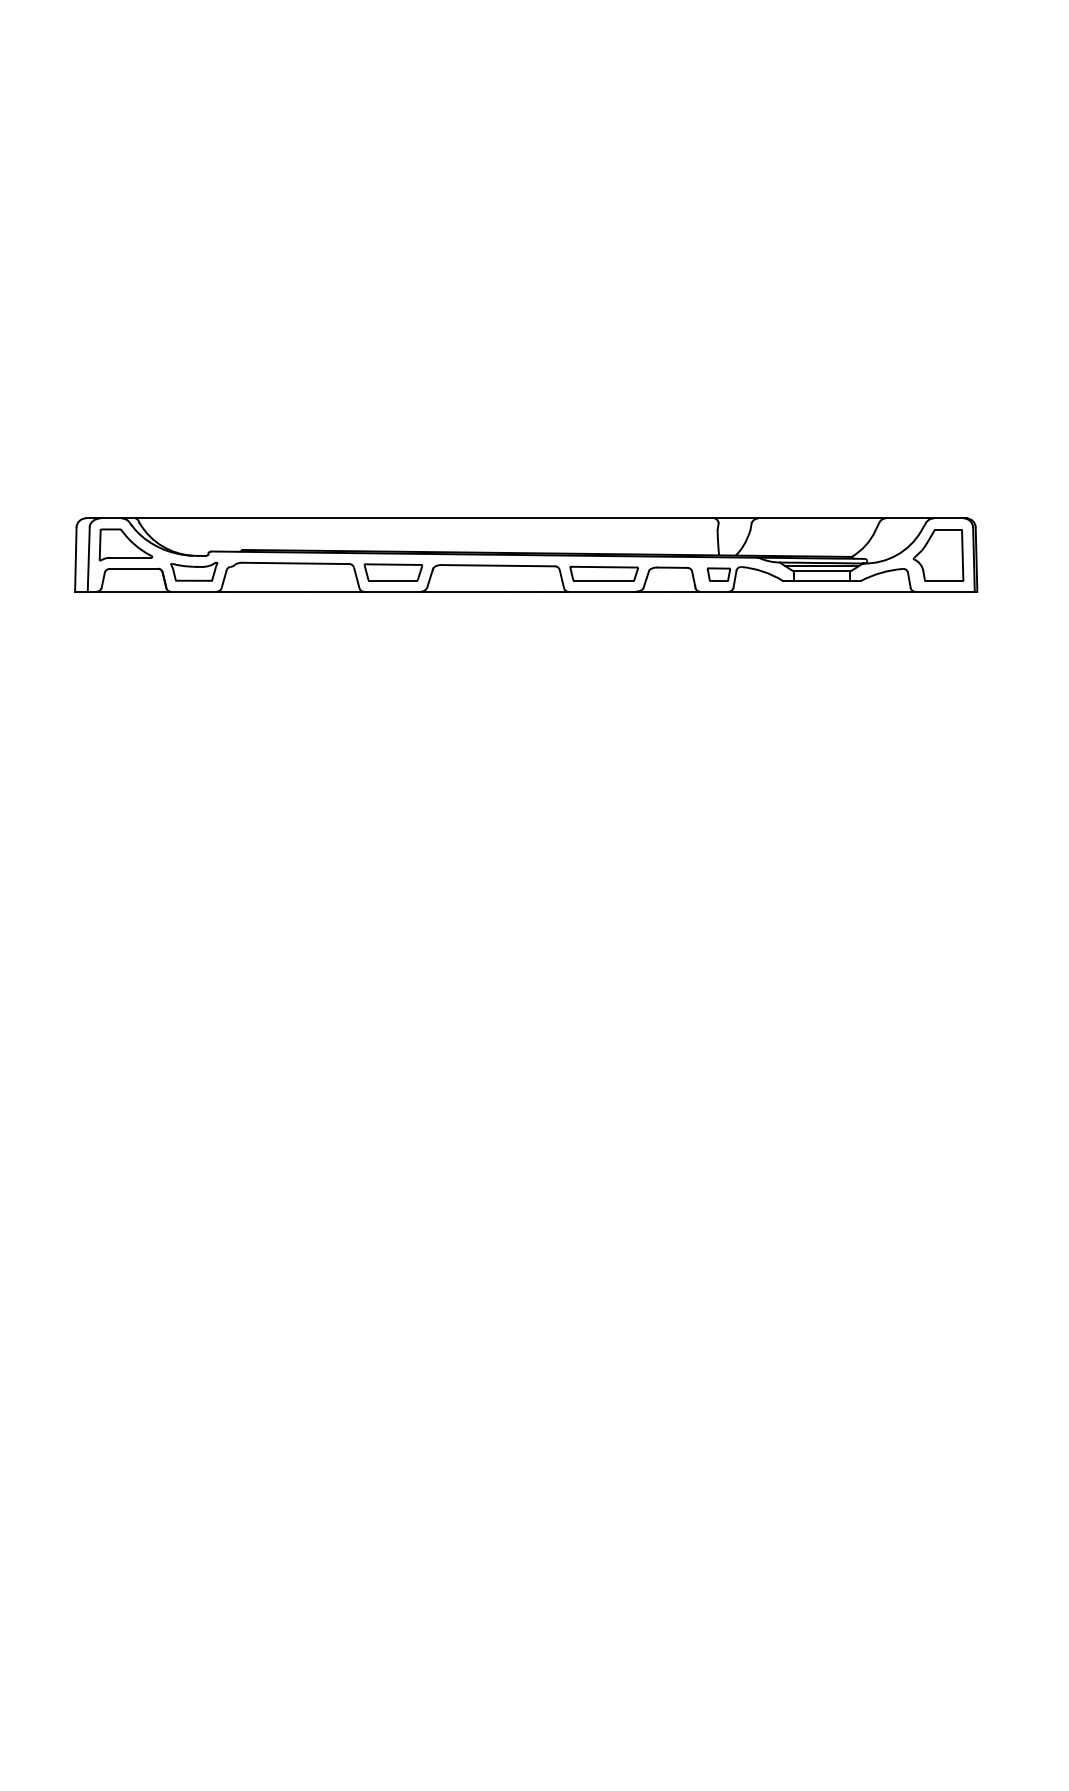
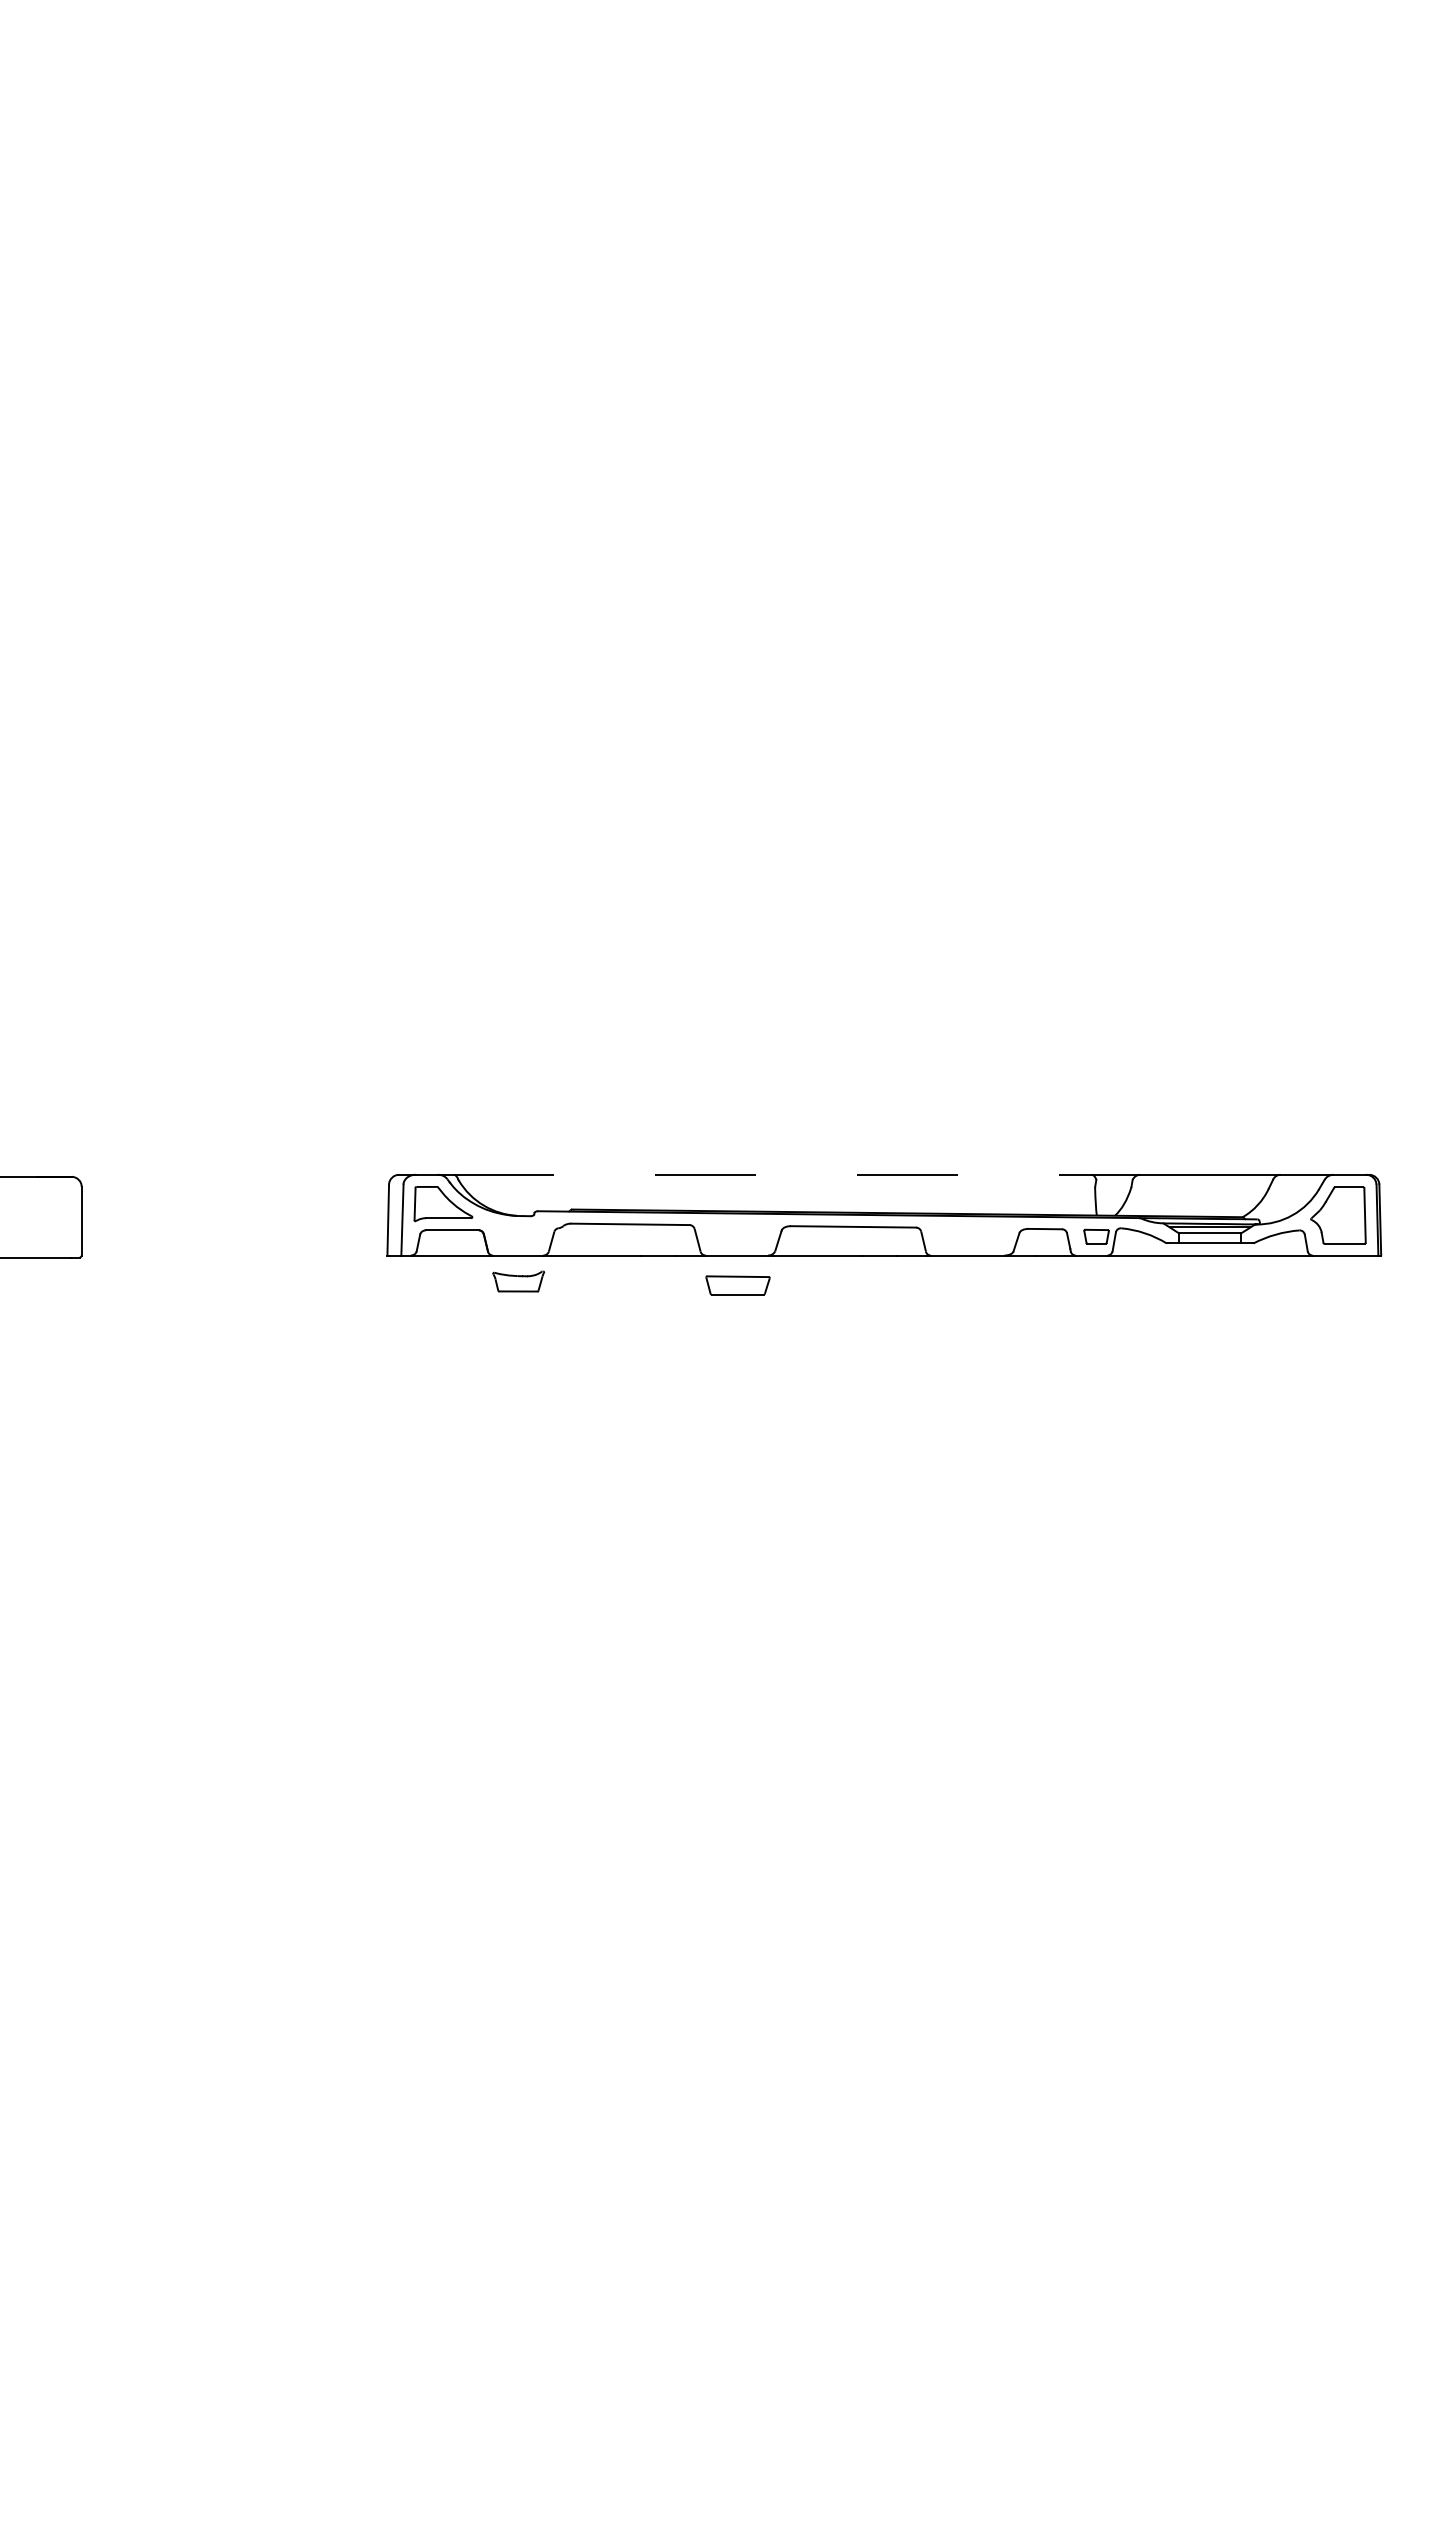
line: (424, 518) -> (772, 1174), solid -> dashed
part: (194, 571) -> (518, 1281), moved
part: (392, 572) -> (737, 1285), moved
part: (604, 573) -> (970, 1235), removed

